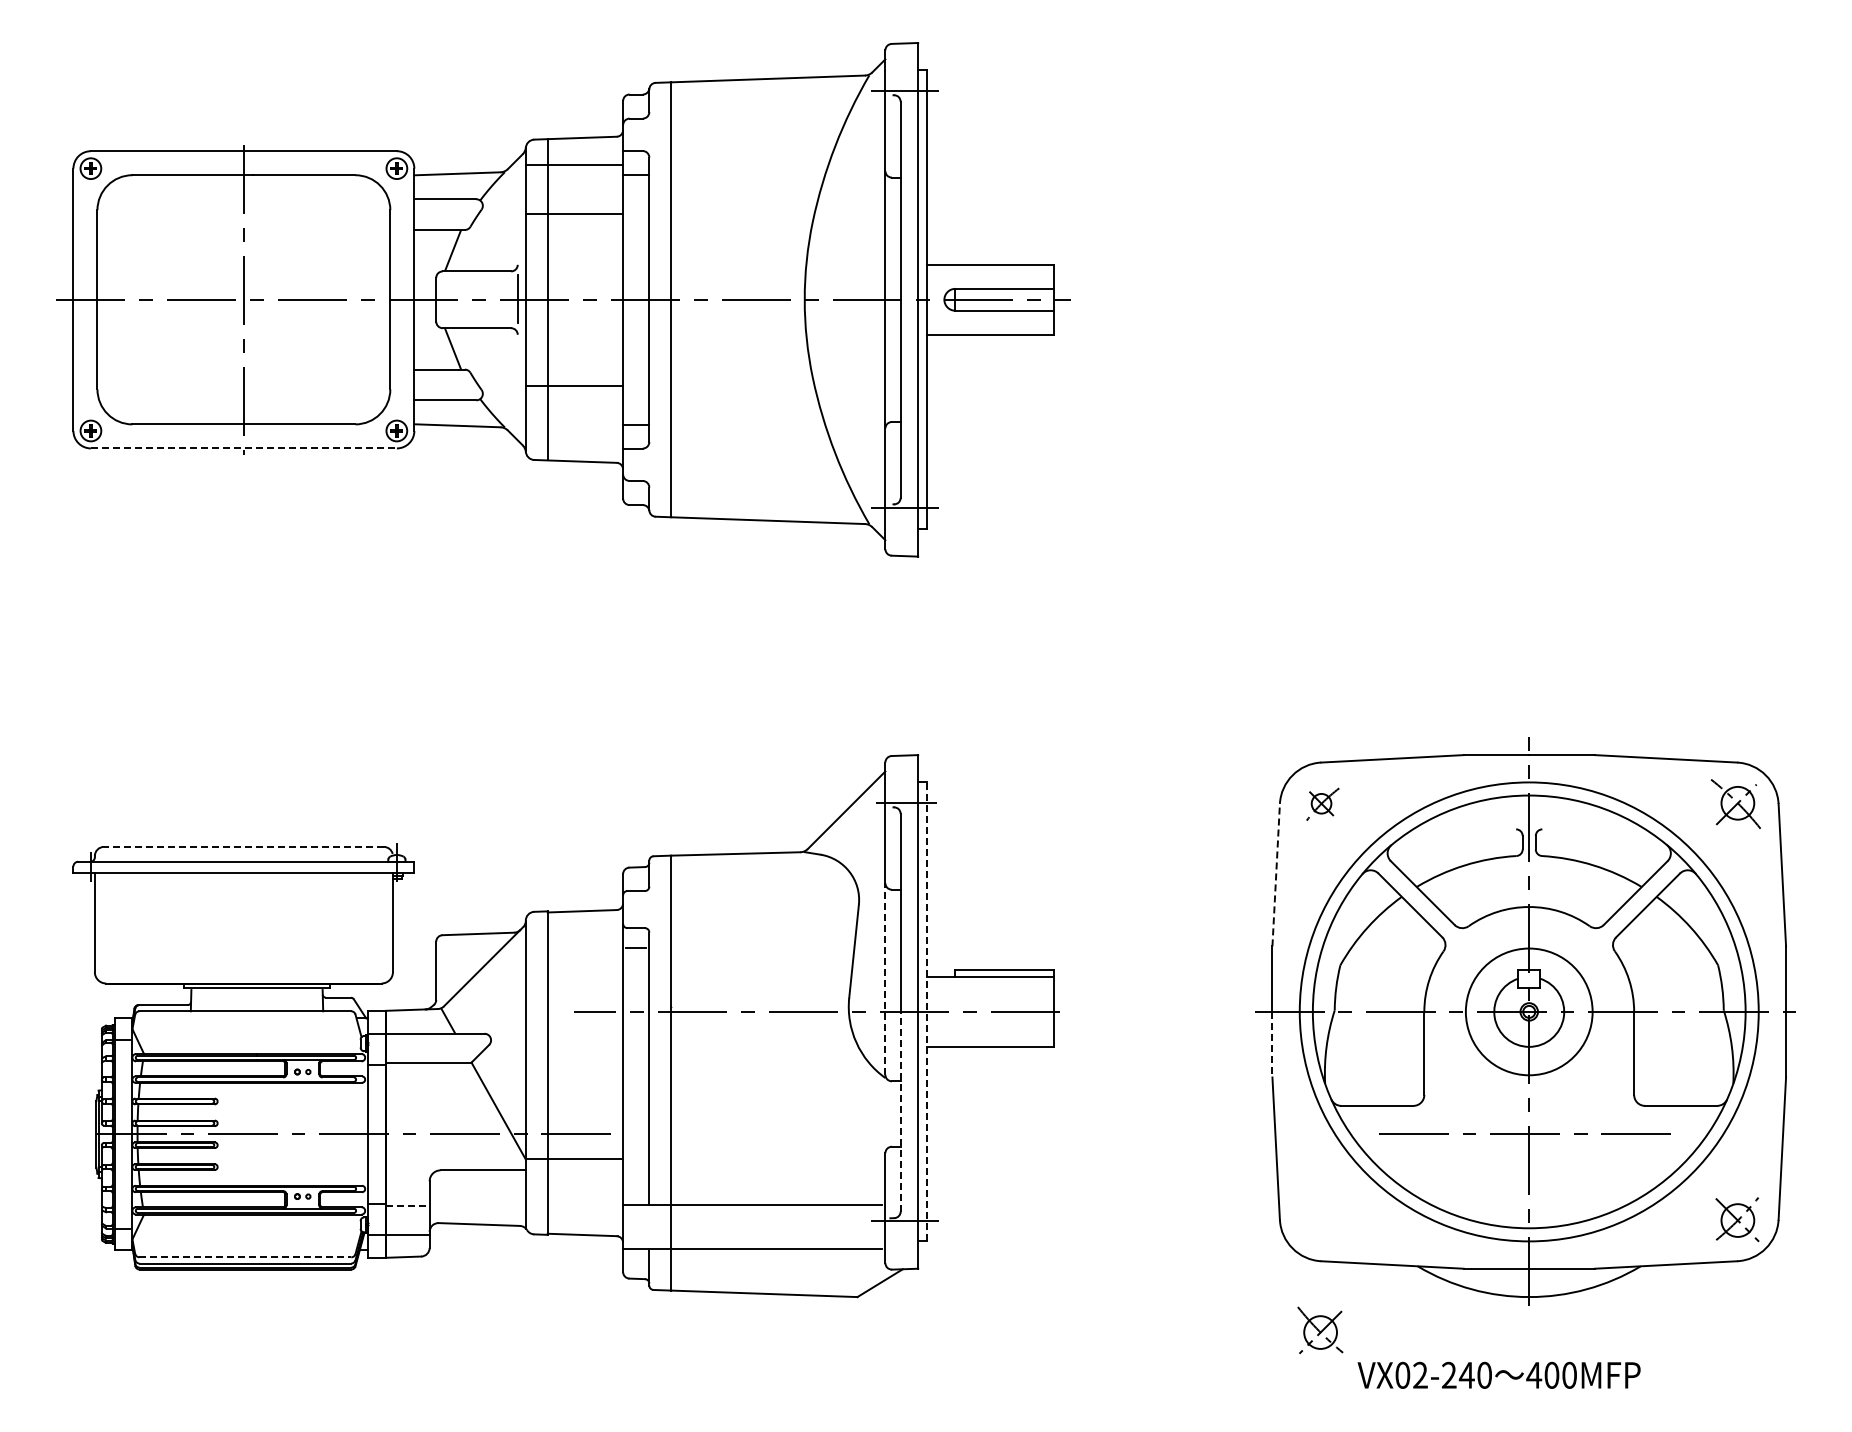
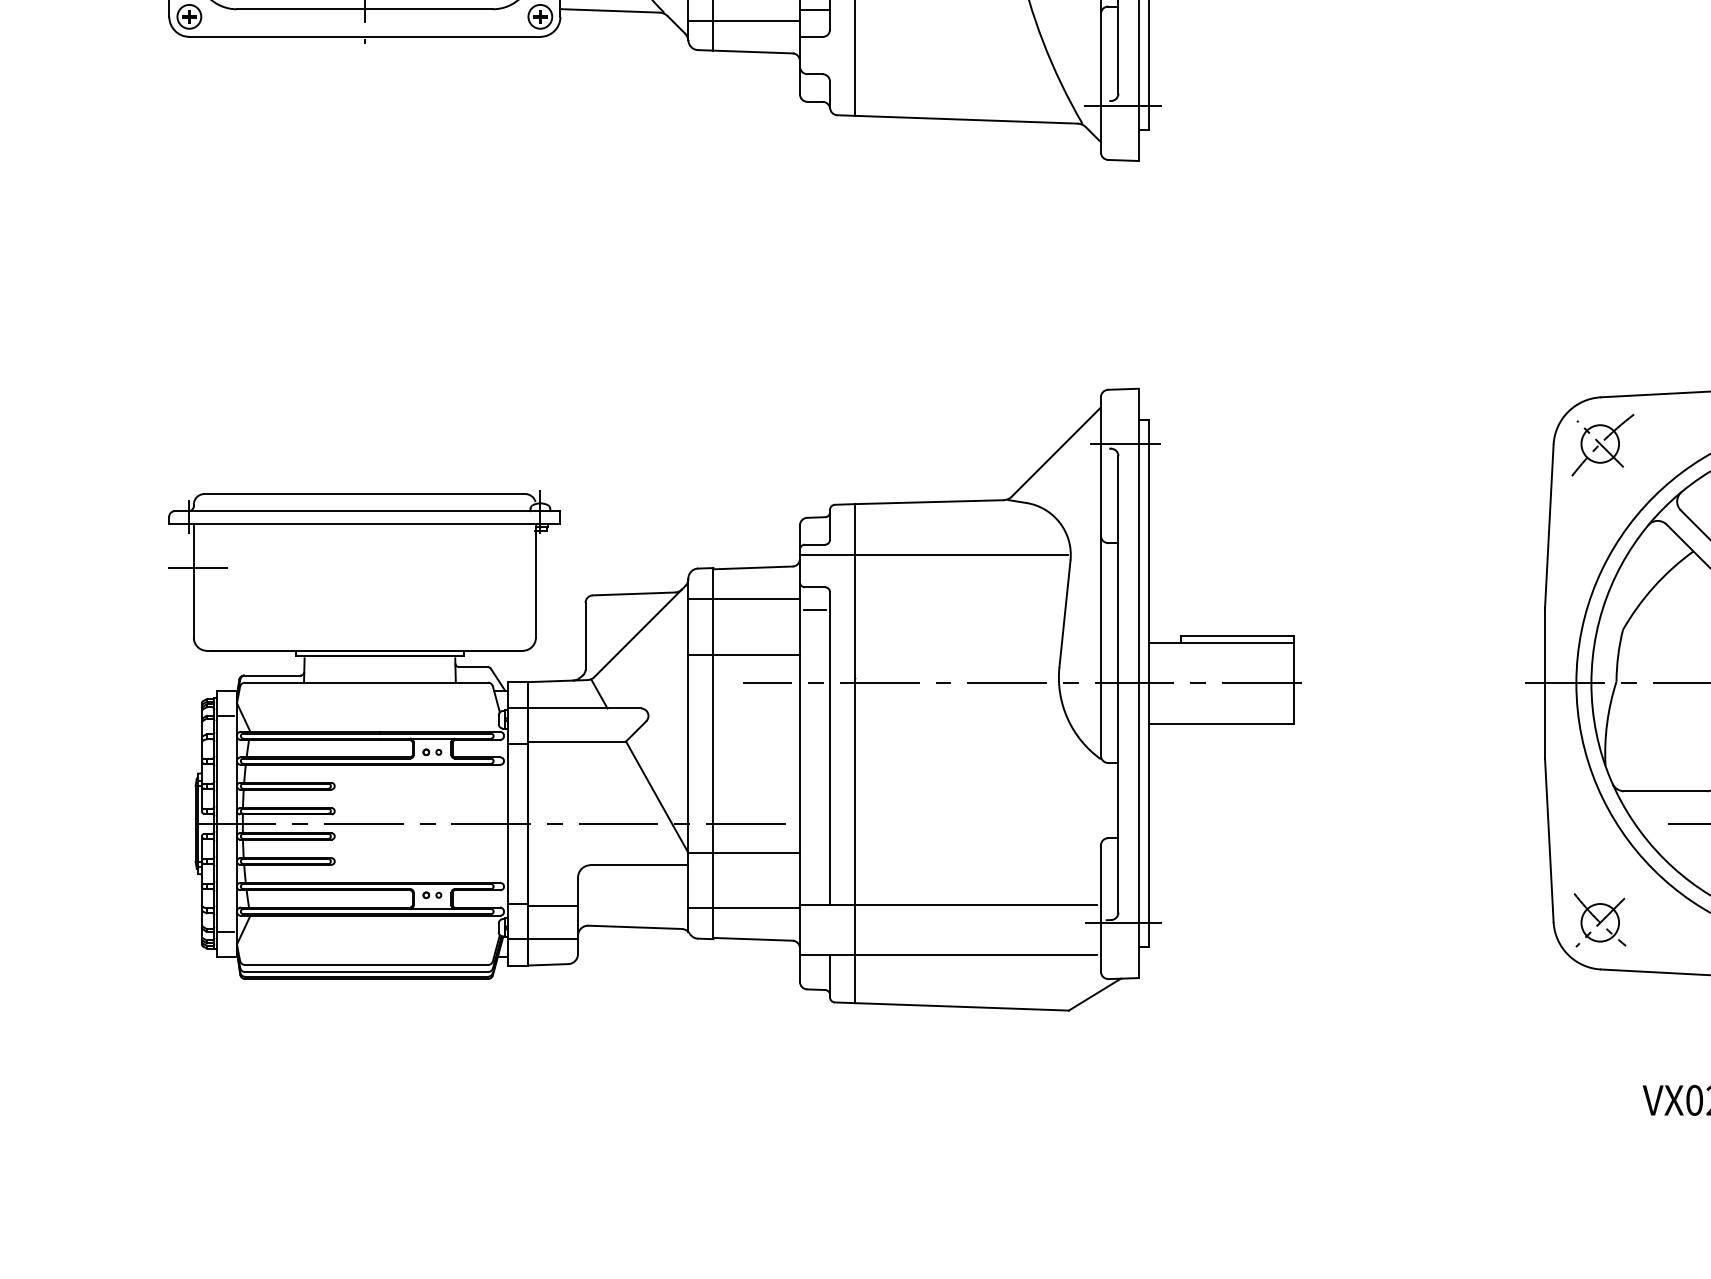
line: (574, 434) -> (744, 20), added
line: (243, 448) -> (364, 36), dashed -> solid
part: (1322, 804) -> (1602, 445), size x1.67
line: (243, 846) -> (364, 493), dashed -> solid
line: (1276, 874) -> (1549, 525), dashed -> solid
line: (739, 900) -> (933, 555), added
line: (98, 911) -> (198, 568), added
line: (574, 938) -> (744, 599), added
line: (885, 978) -> (1101, 645), dashed -> solid
line: (574, 986) -> (744, 654), added
line: (926, 1011) -> (1148, 682), dashed -> solid
line: (1272, 1044) -> (1545, 720), dashed -> solid
line: (900, 1111) -> (1118, 797), dashed -> solid
line: (407, 1206) -> (552, 906), dashed -> solid
line: (574, 1207) -> (744, 907), added
line: (245, 1257) -> (366, 965), dashed -> solid
part: (1320, 1330) -> (1600, 920), moved

